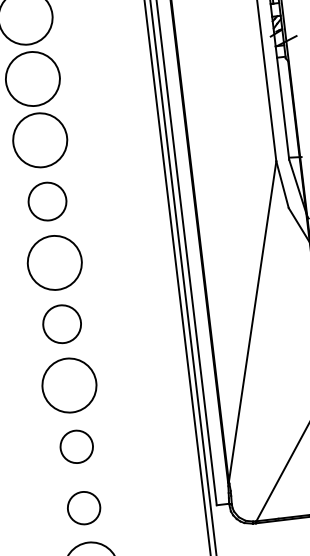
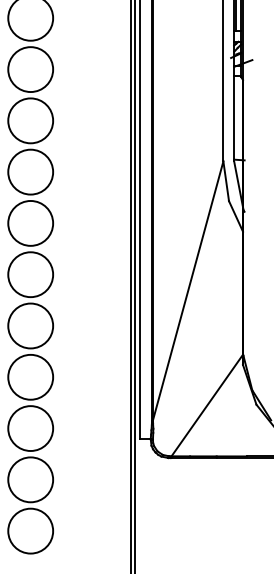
circle: (47, 200) -> (30, 171), size x1.43
circle: (61, 324) -> (30, 274), size x1.43
circle: (76, 445) -> (30, 376), size x1.67
circle: (83, 508) -> (30, 428), size x1.67

